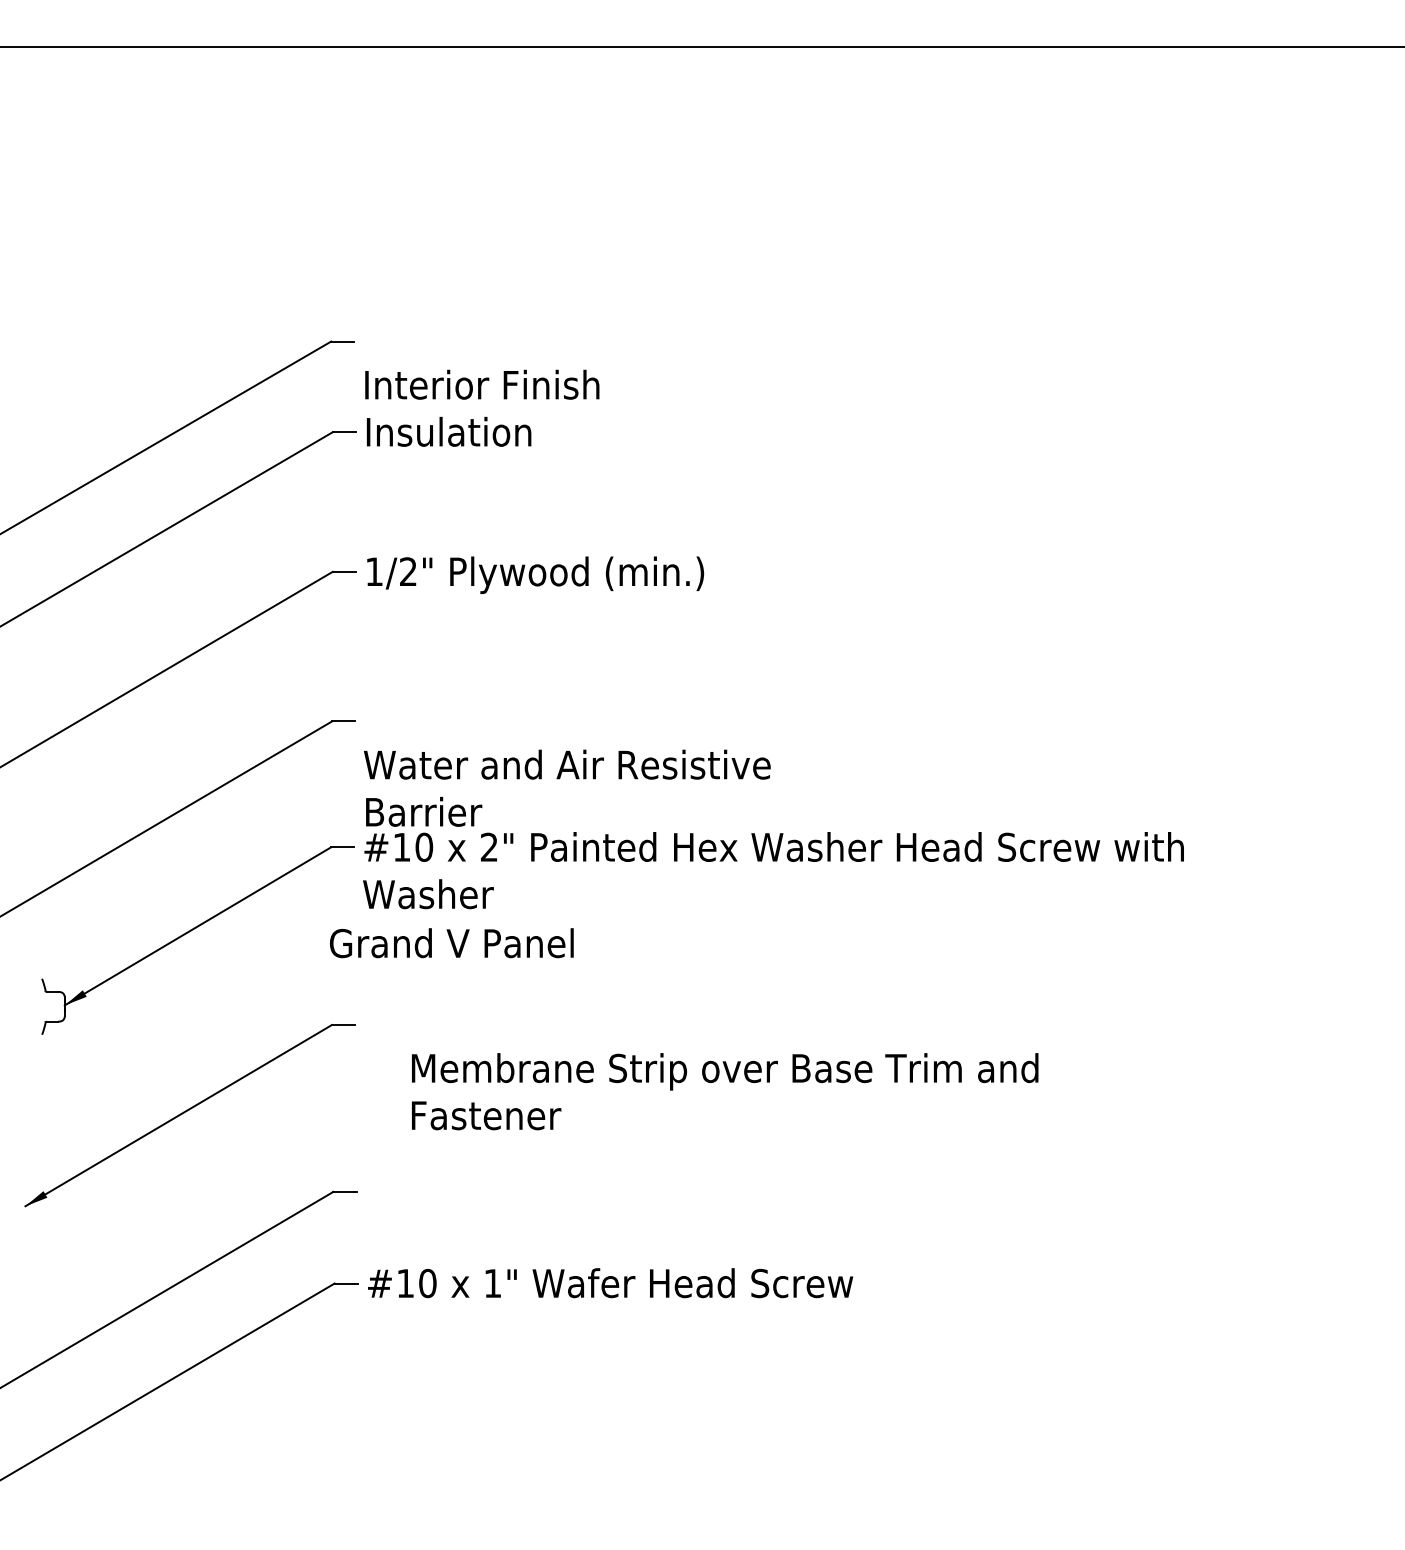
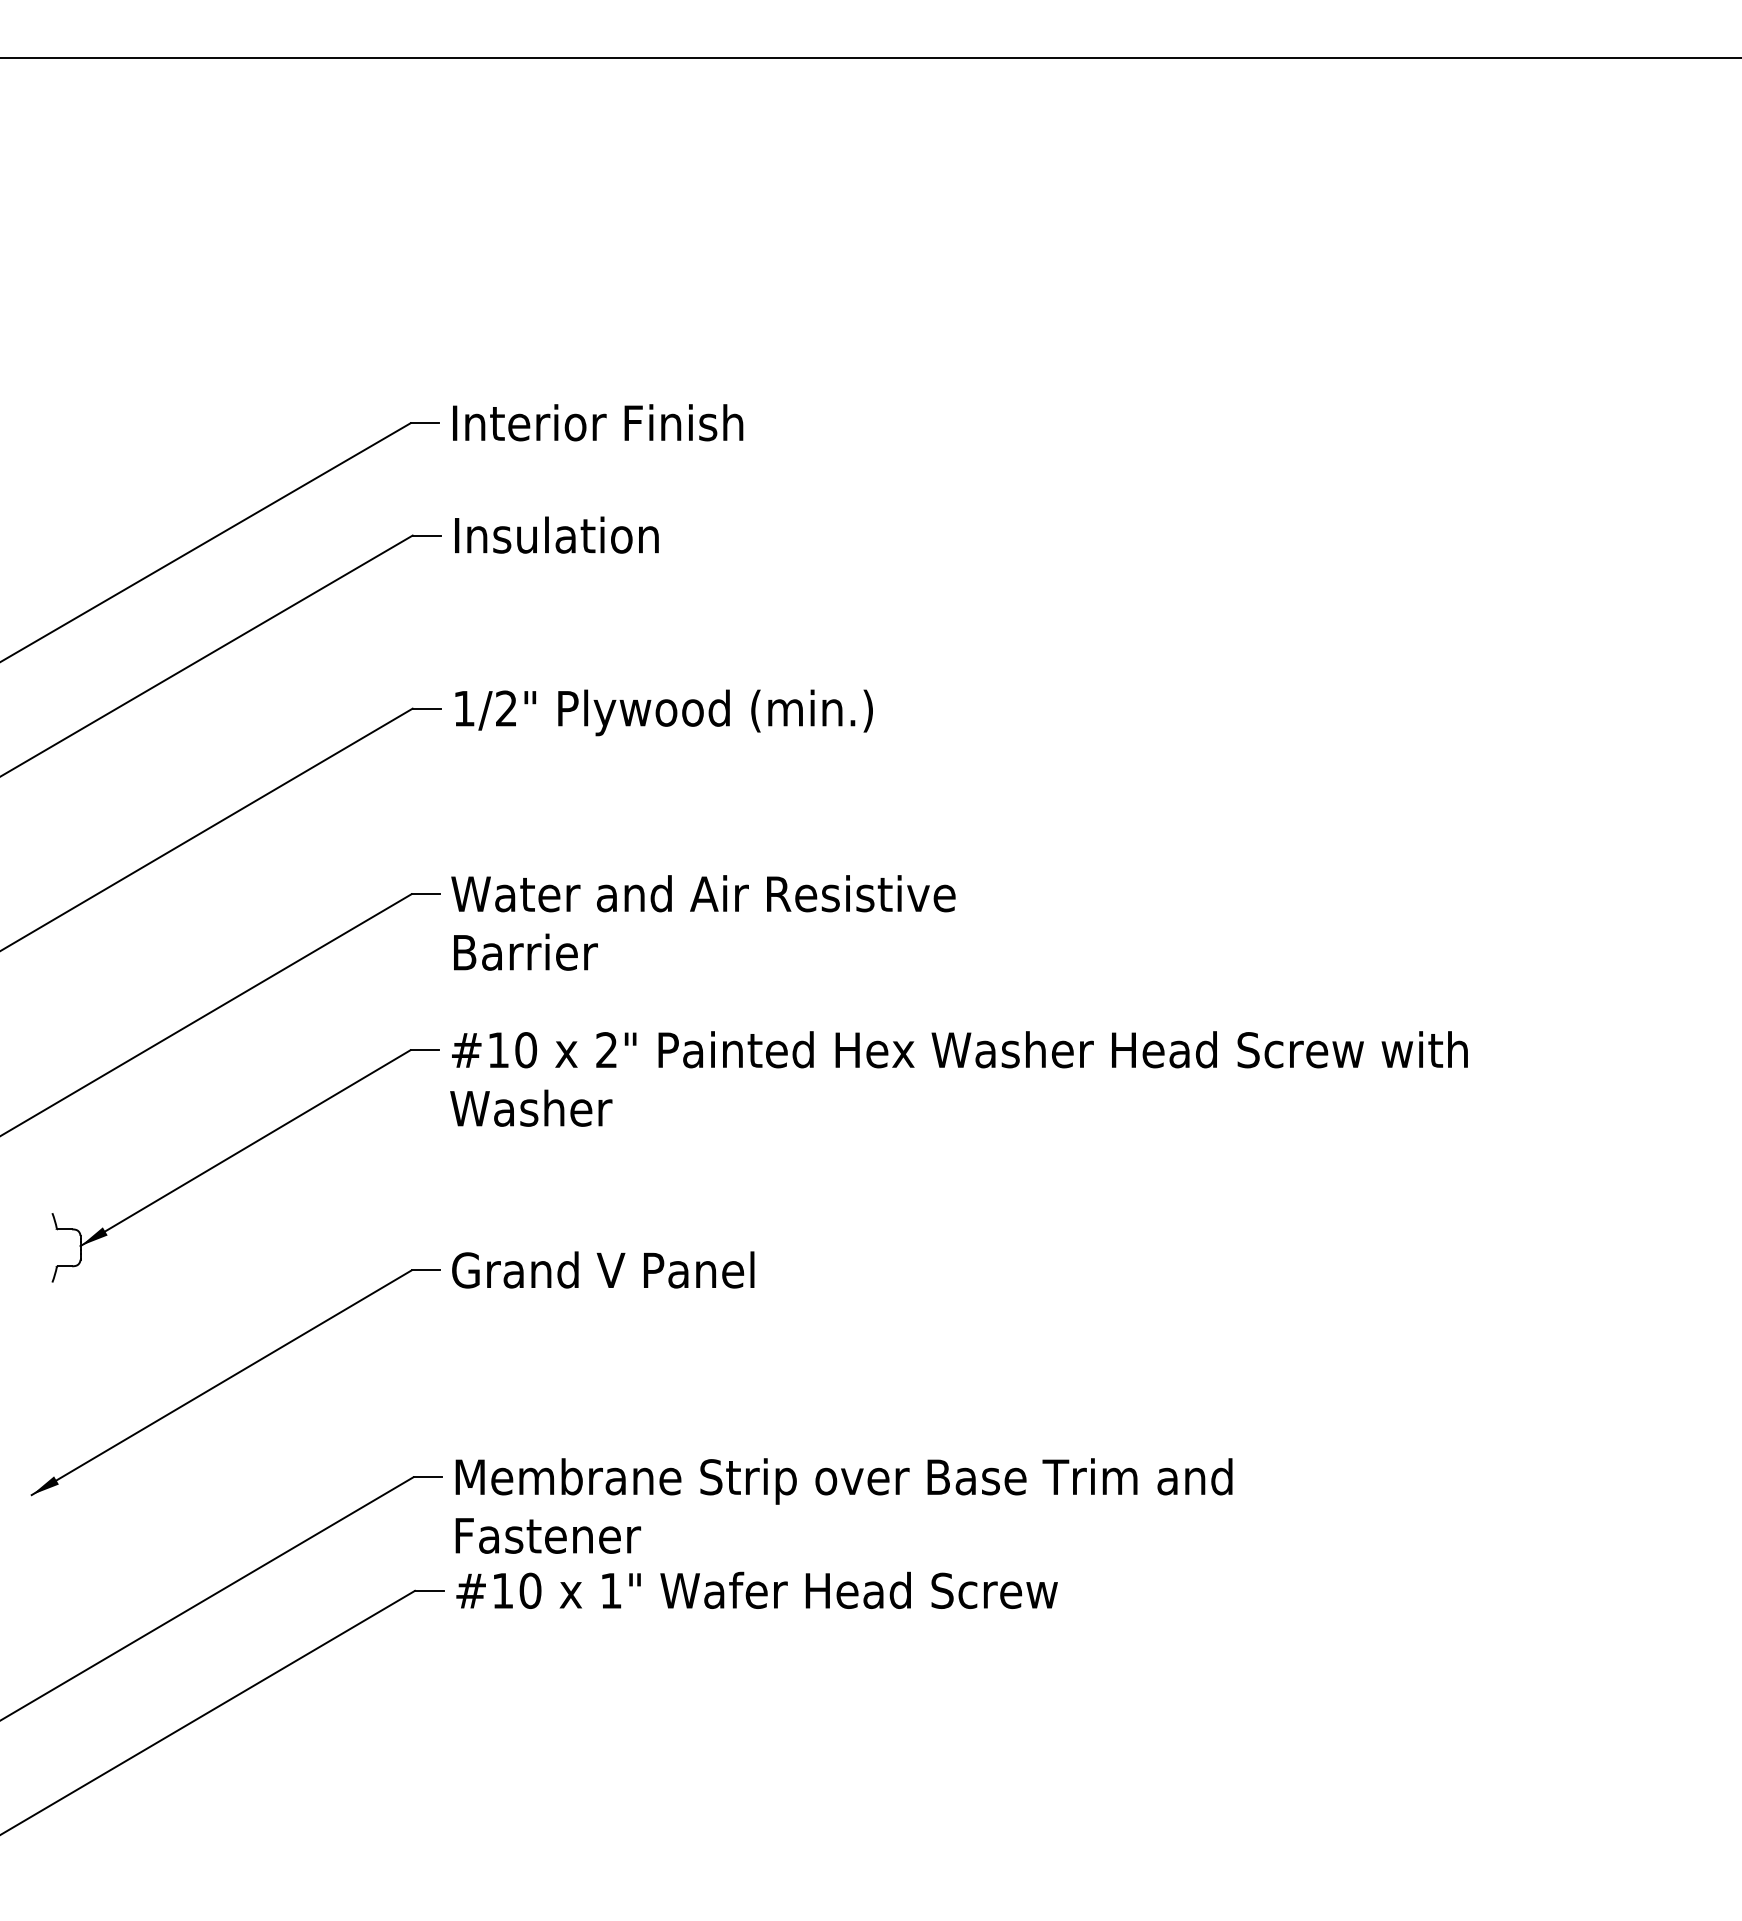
text: (482, 384) -> (598, 422), moved
text: (567, 787) -> (703, 922), moved
text: (452, 942) -> (603, 1269), moved
text: (724, 1091) -> (843, 1505), moved

